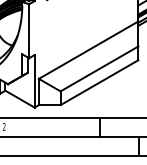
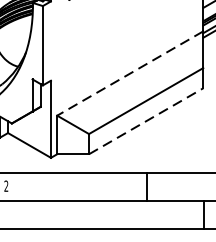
line: (88, 50) -> (130, 74), solid -> dashed
line: (99, 82) -> (146, 121), solid -> dashed

